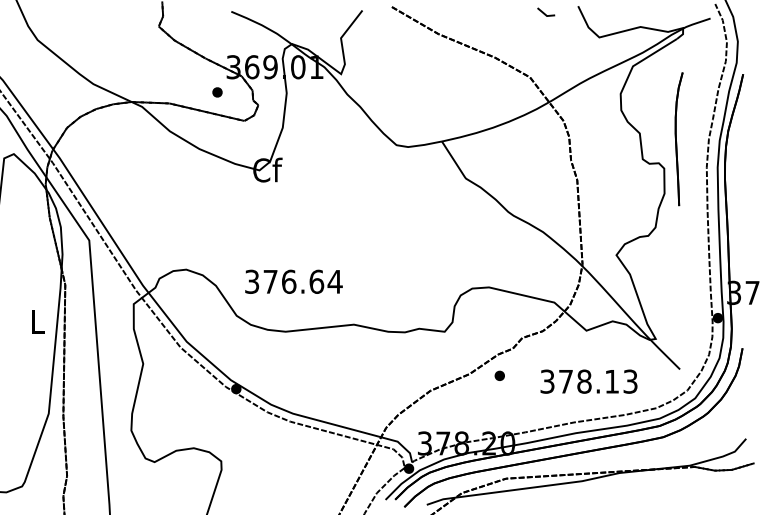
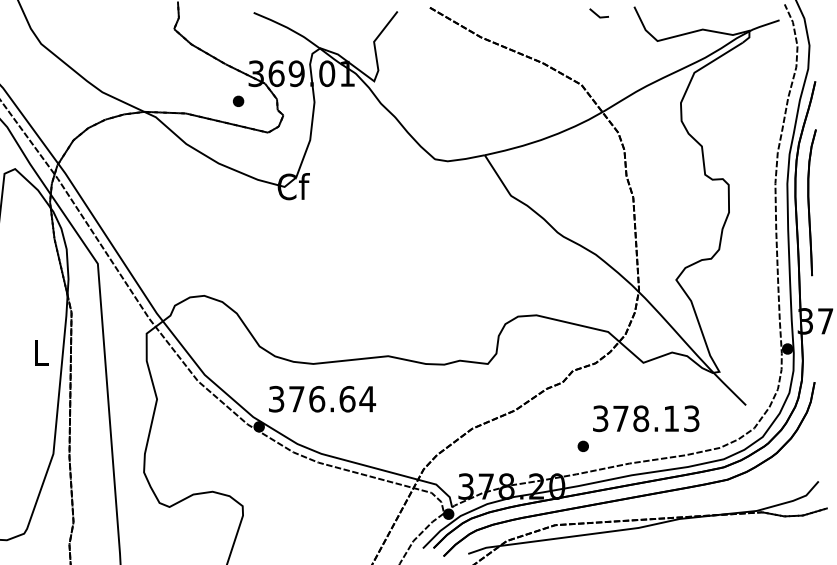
part: (678, 139) -> (811, 202), moved
text: (294, 282) -> (322, 399), moved
part: (499, 375) -> (582, 445), moved

